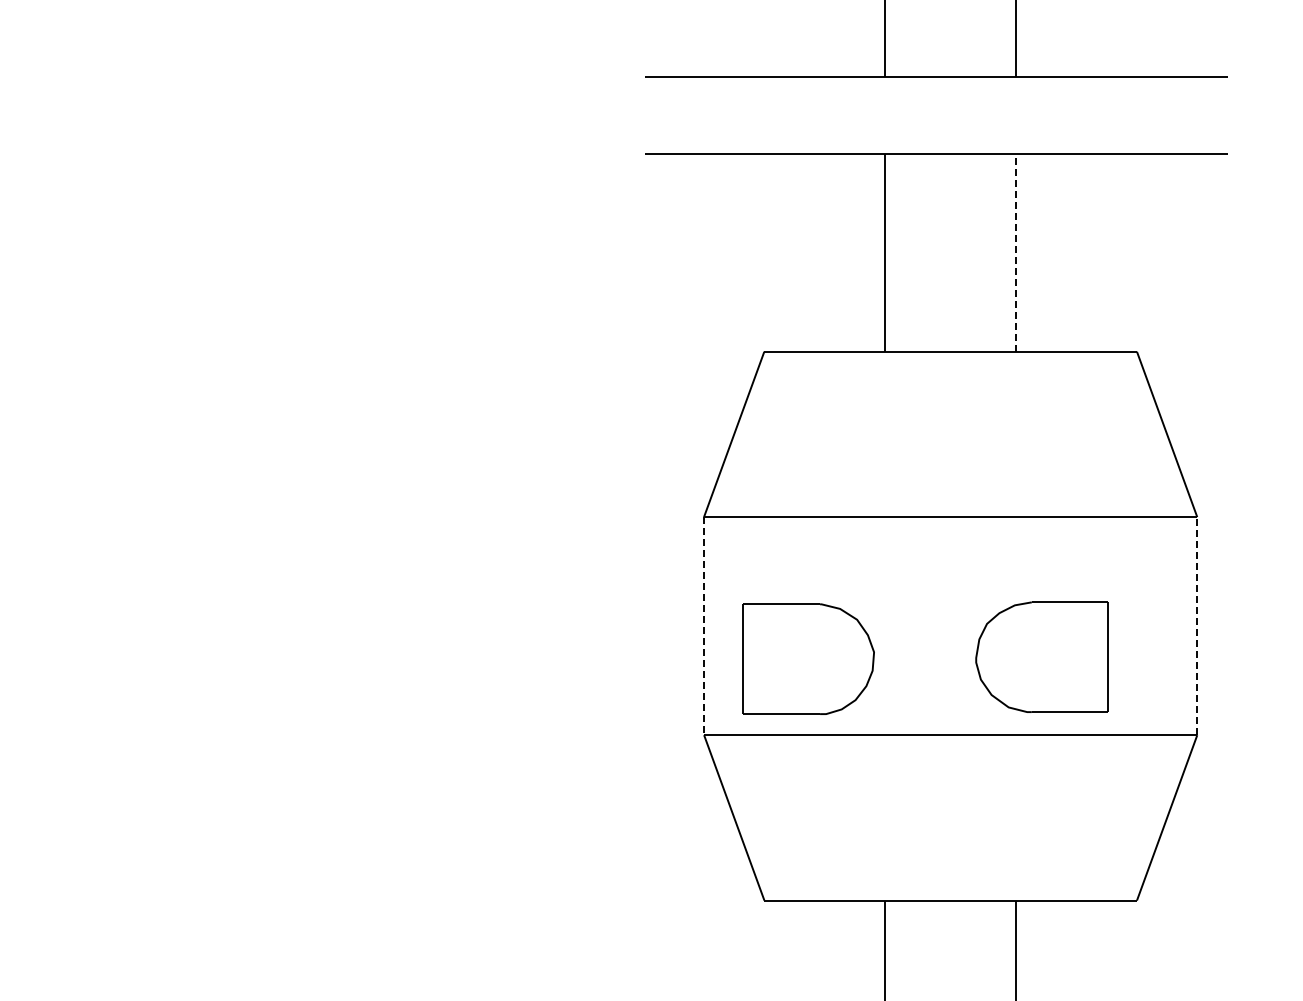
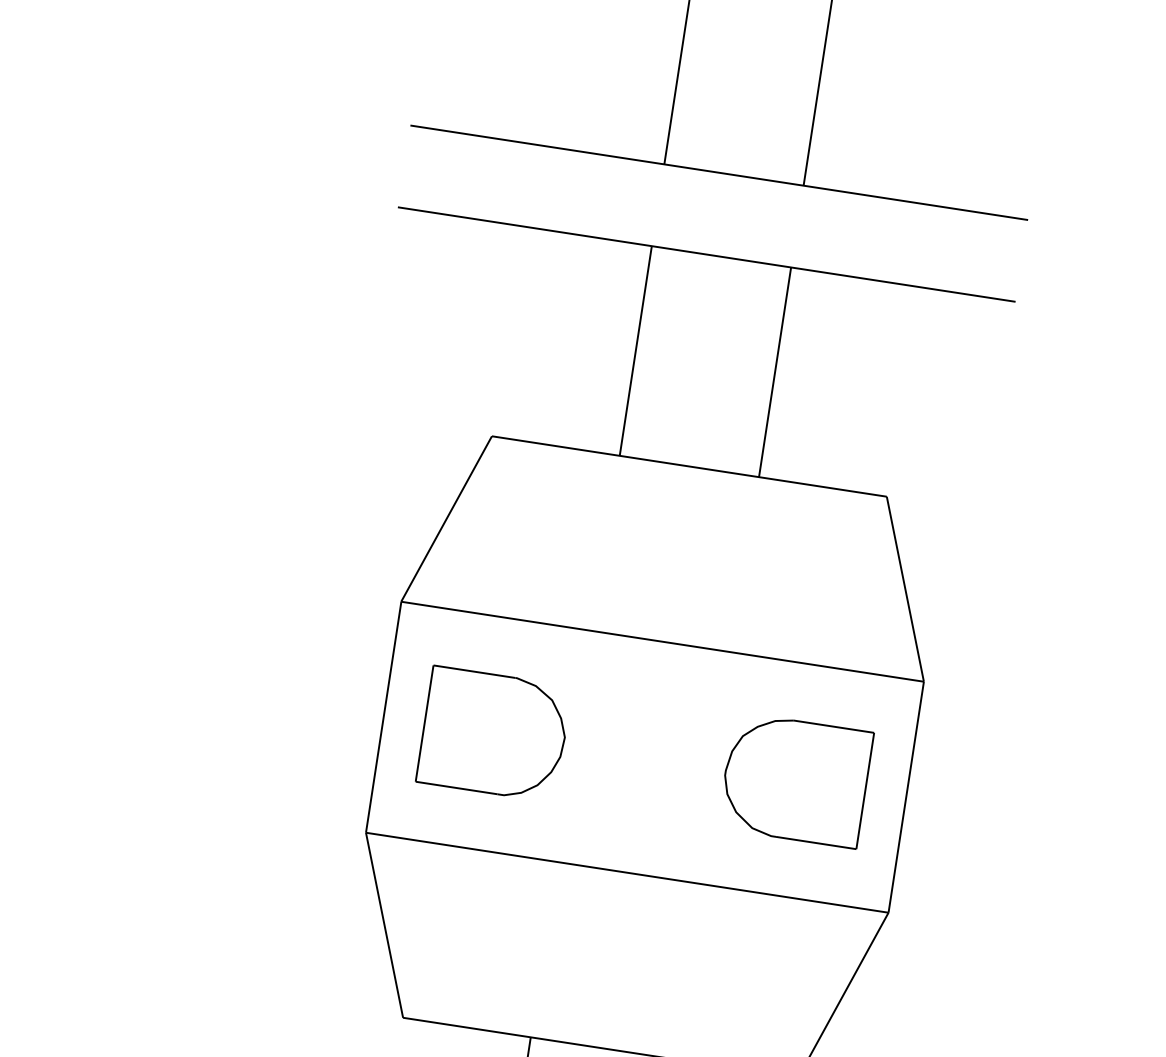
line: (1016, 253) -> (775, 373), dashed -> solid
line: (704, 626) -> (384, 717), dashed -> solid
line: (1197, 626) -> (906, 797), dashed -> solid
part: (1041, 656) -> (795, 779), moved
part: (808, 658) -> (494, 733), moved

